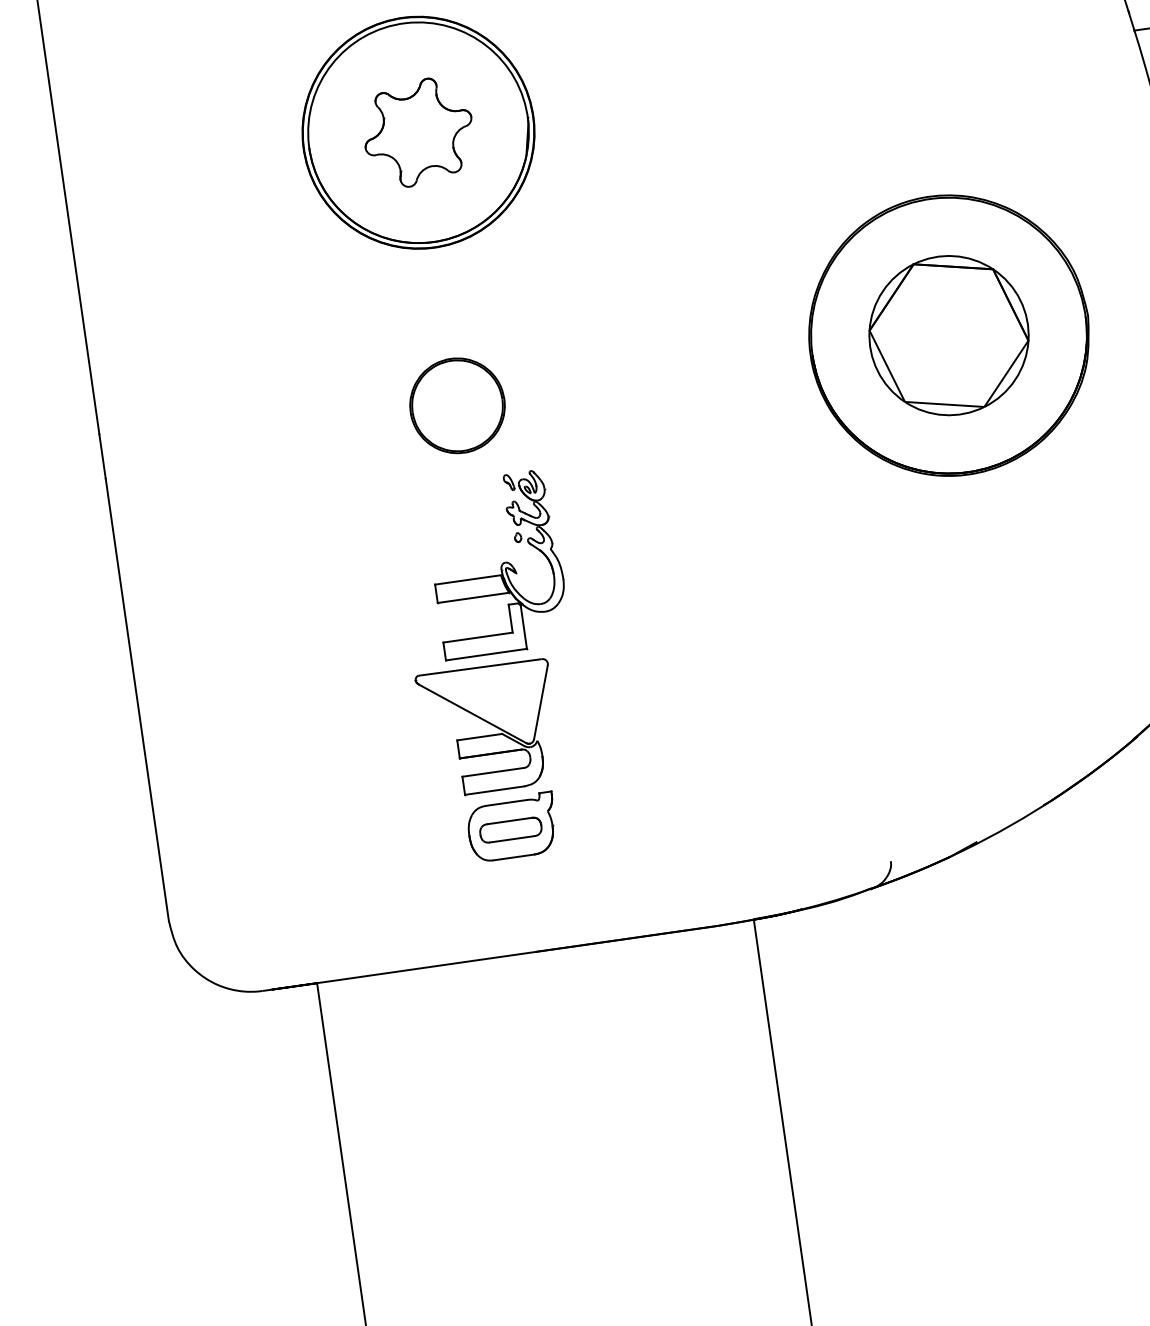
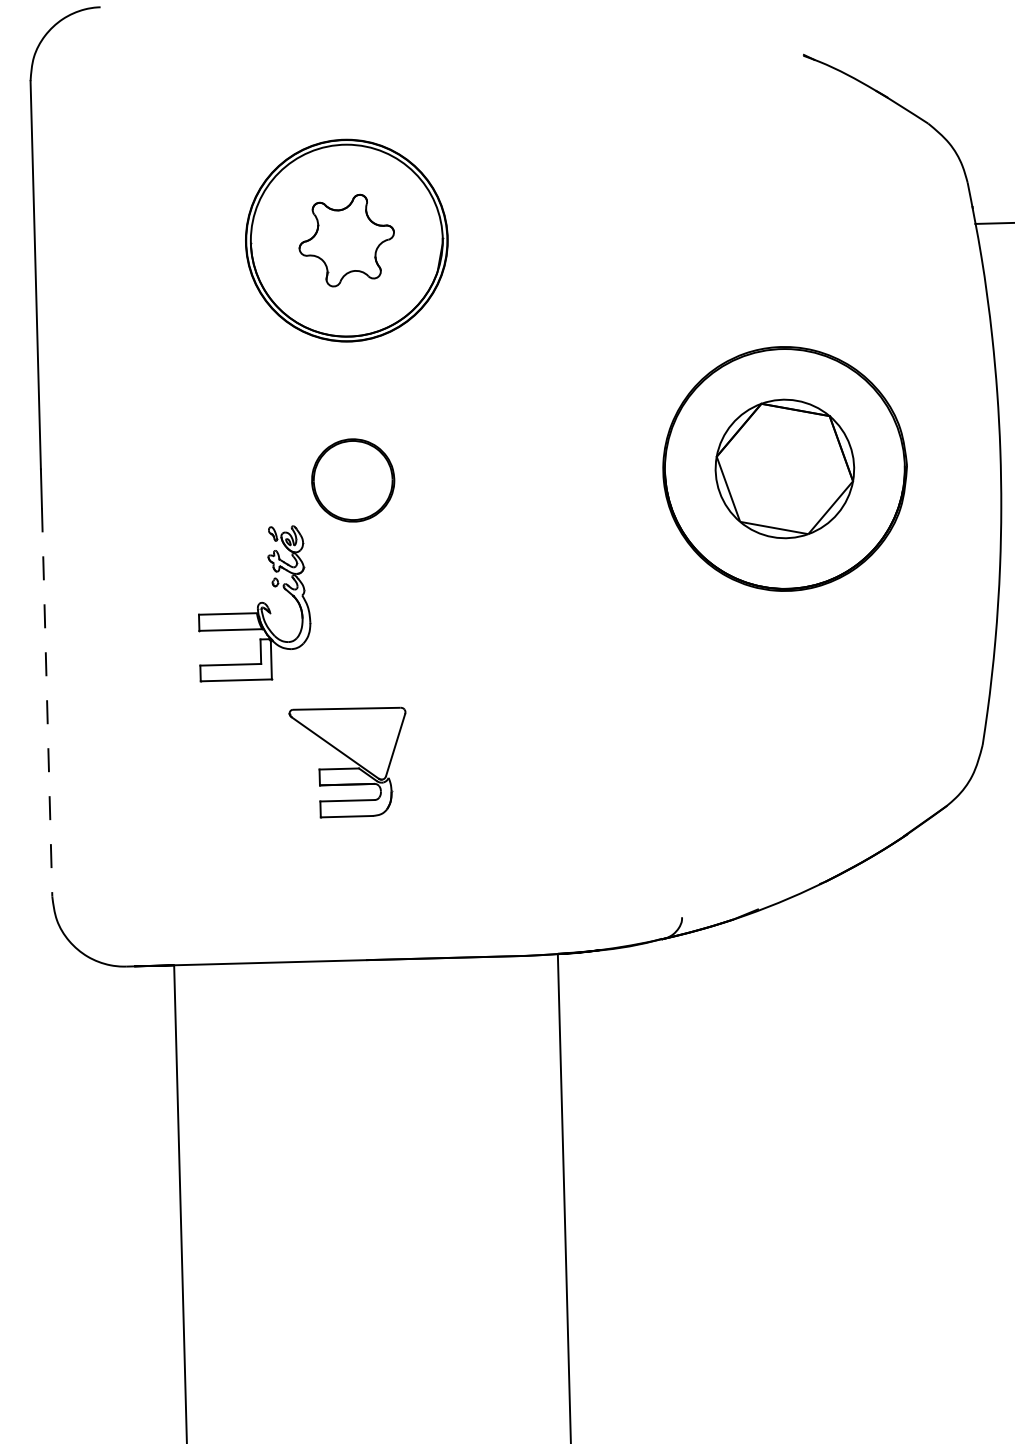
part: (497, 564) -> (254, 603), moved
line: (137, 699) -> (47, 702), solid -> dashed
part: (512, 826) -> (358, 849), removed

